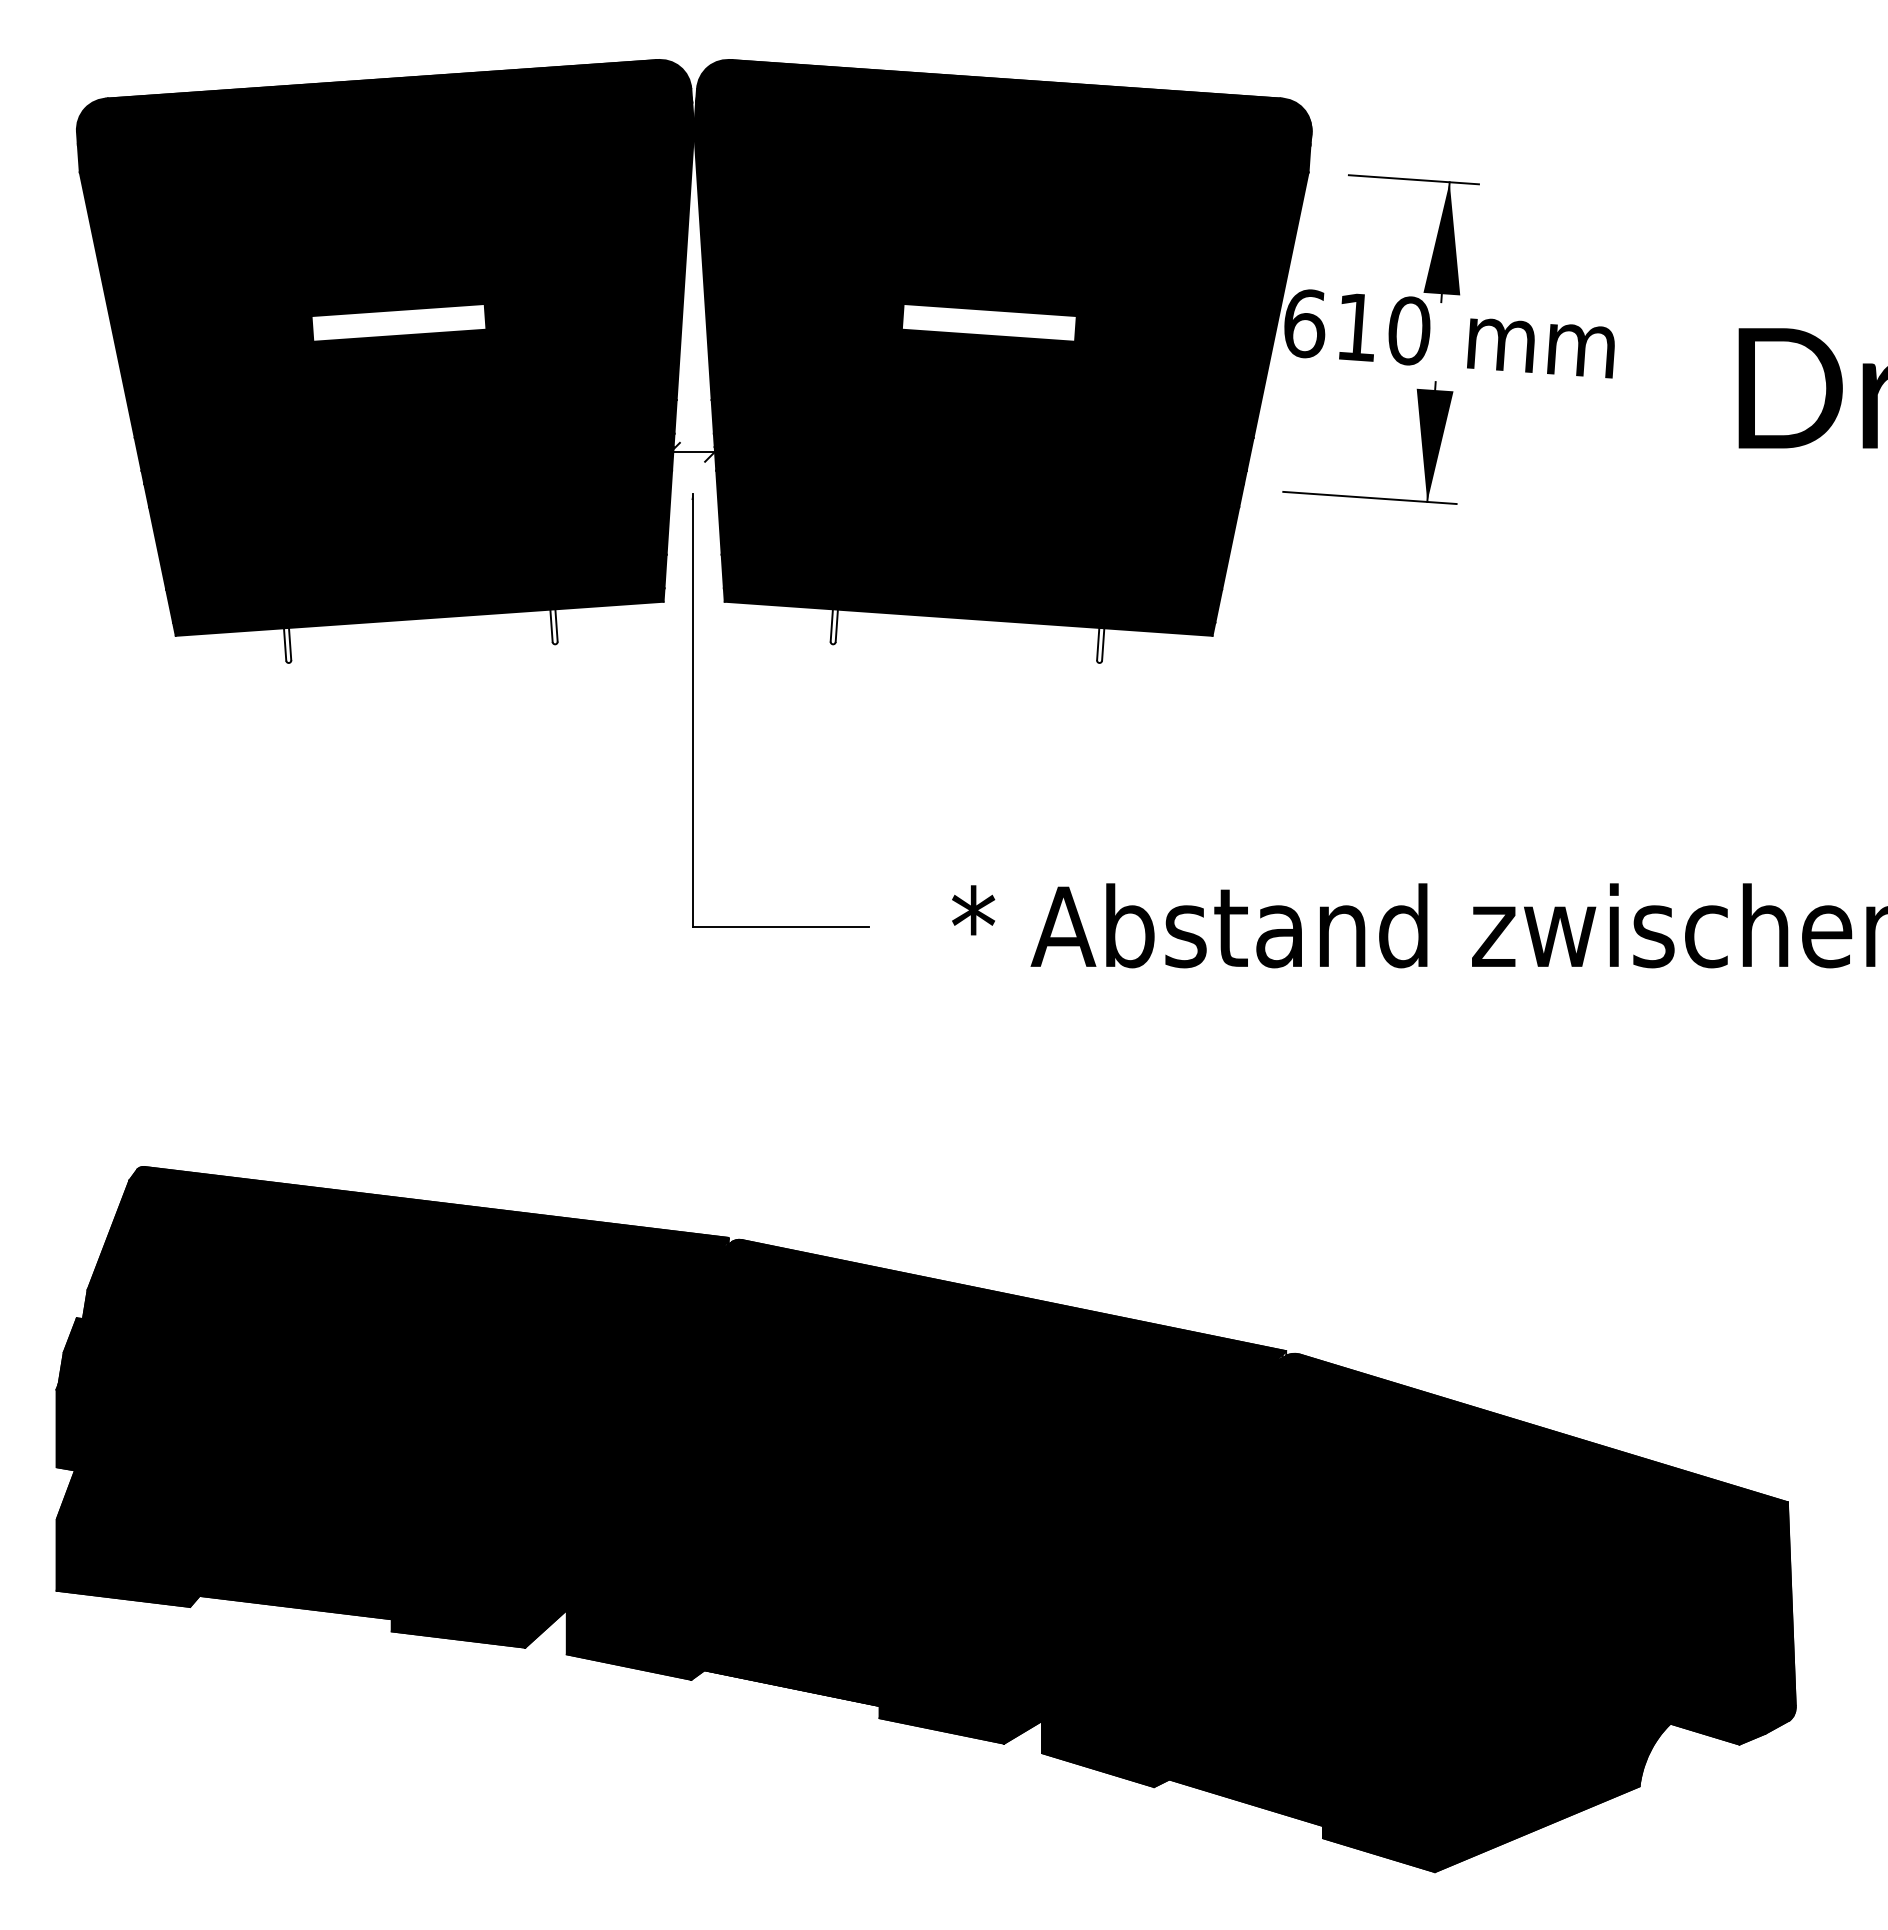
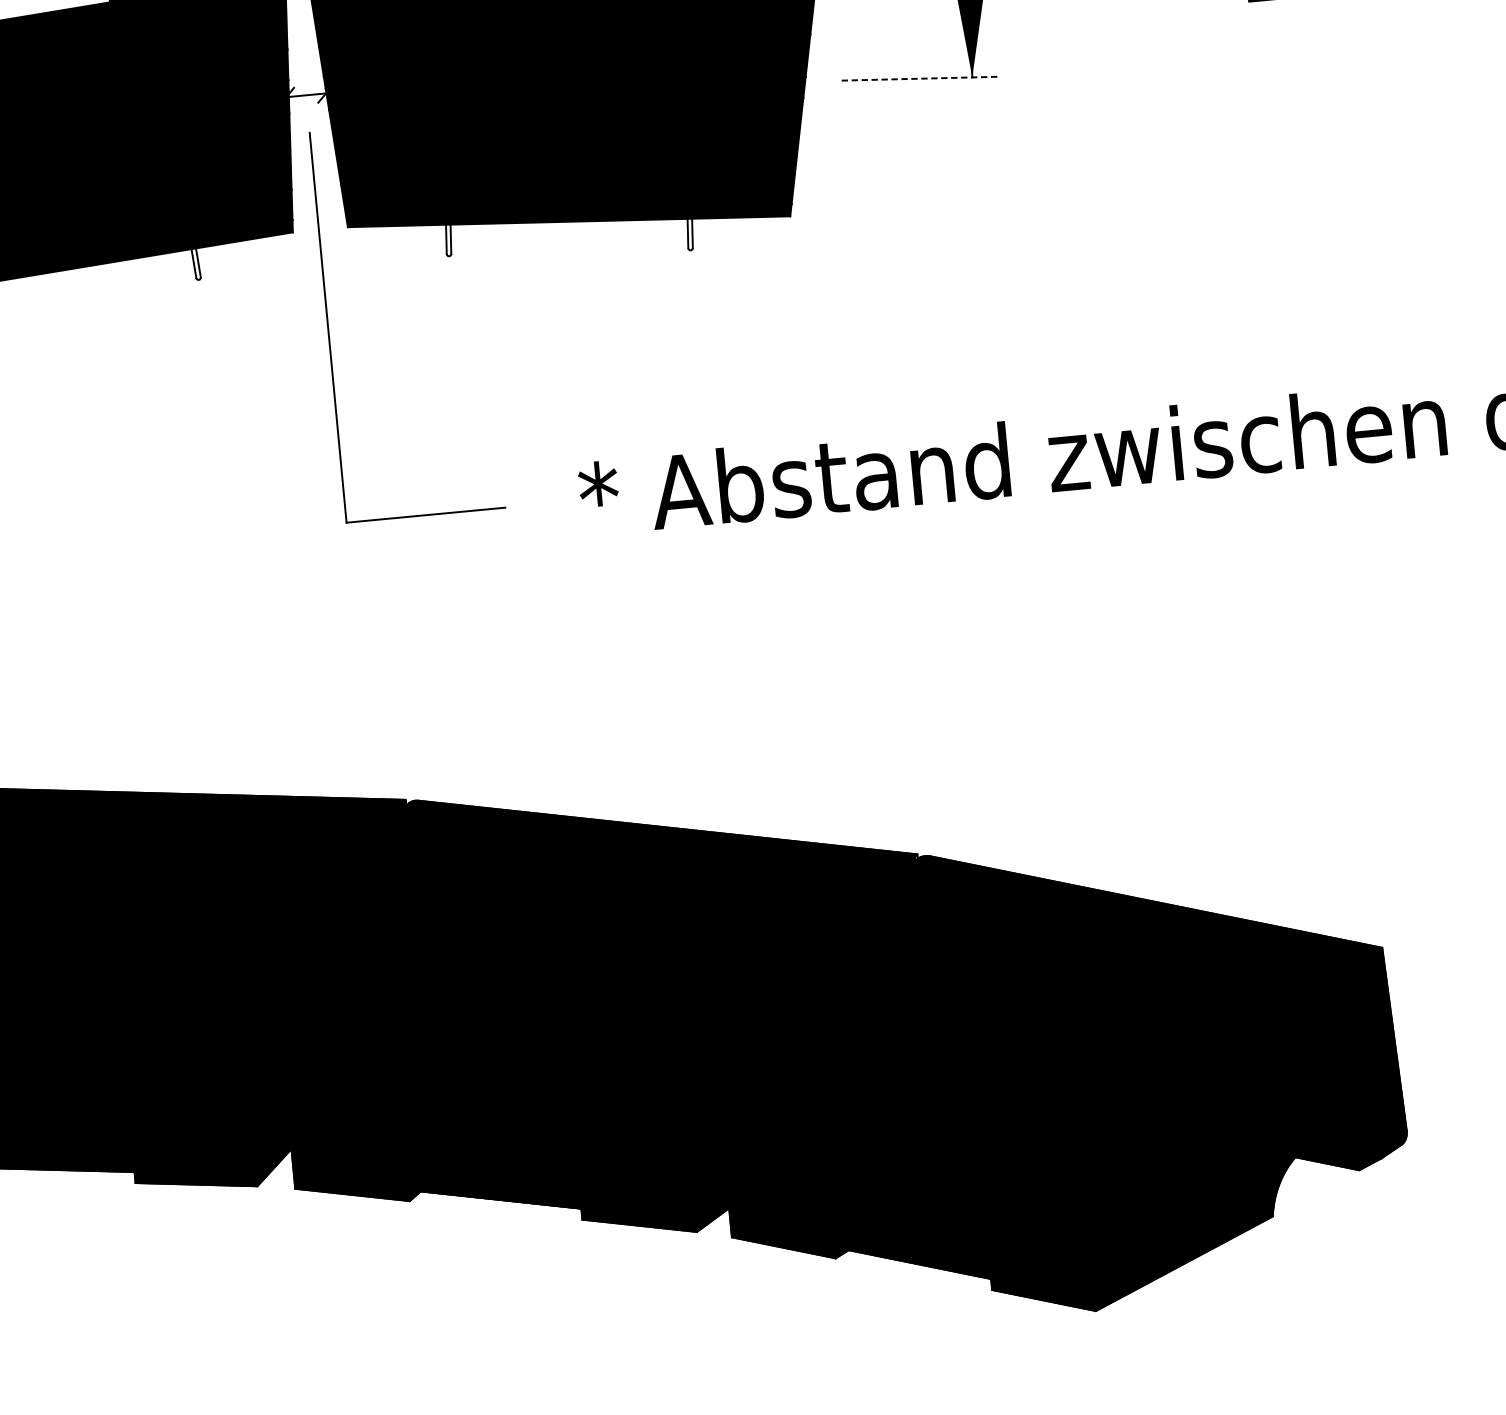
line: (1369, 497) -> (919, 78), solid -> dashed

